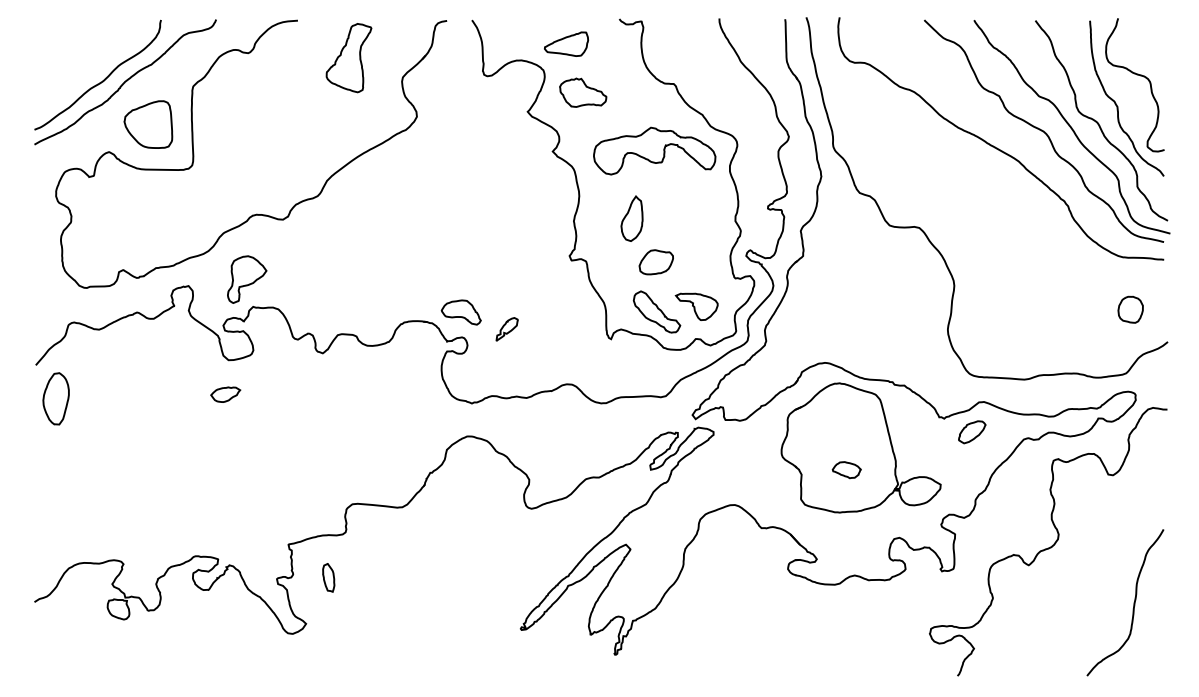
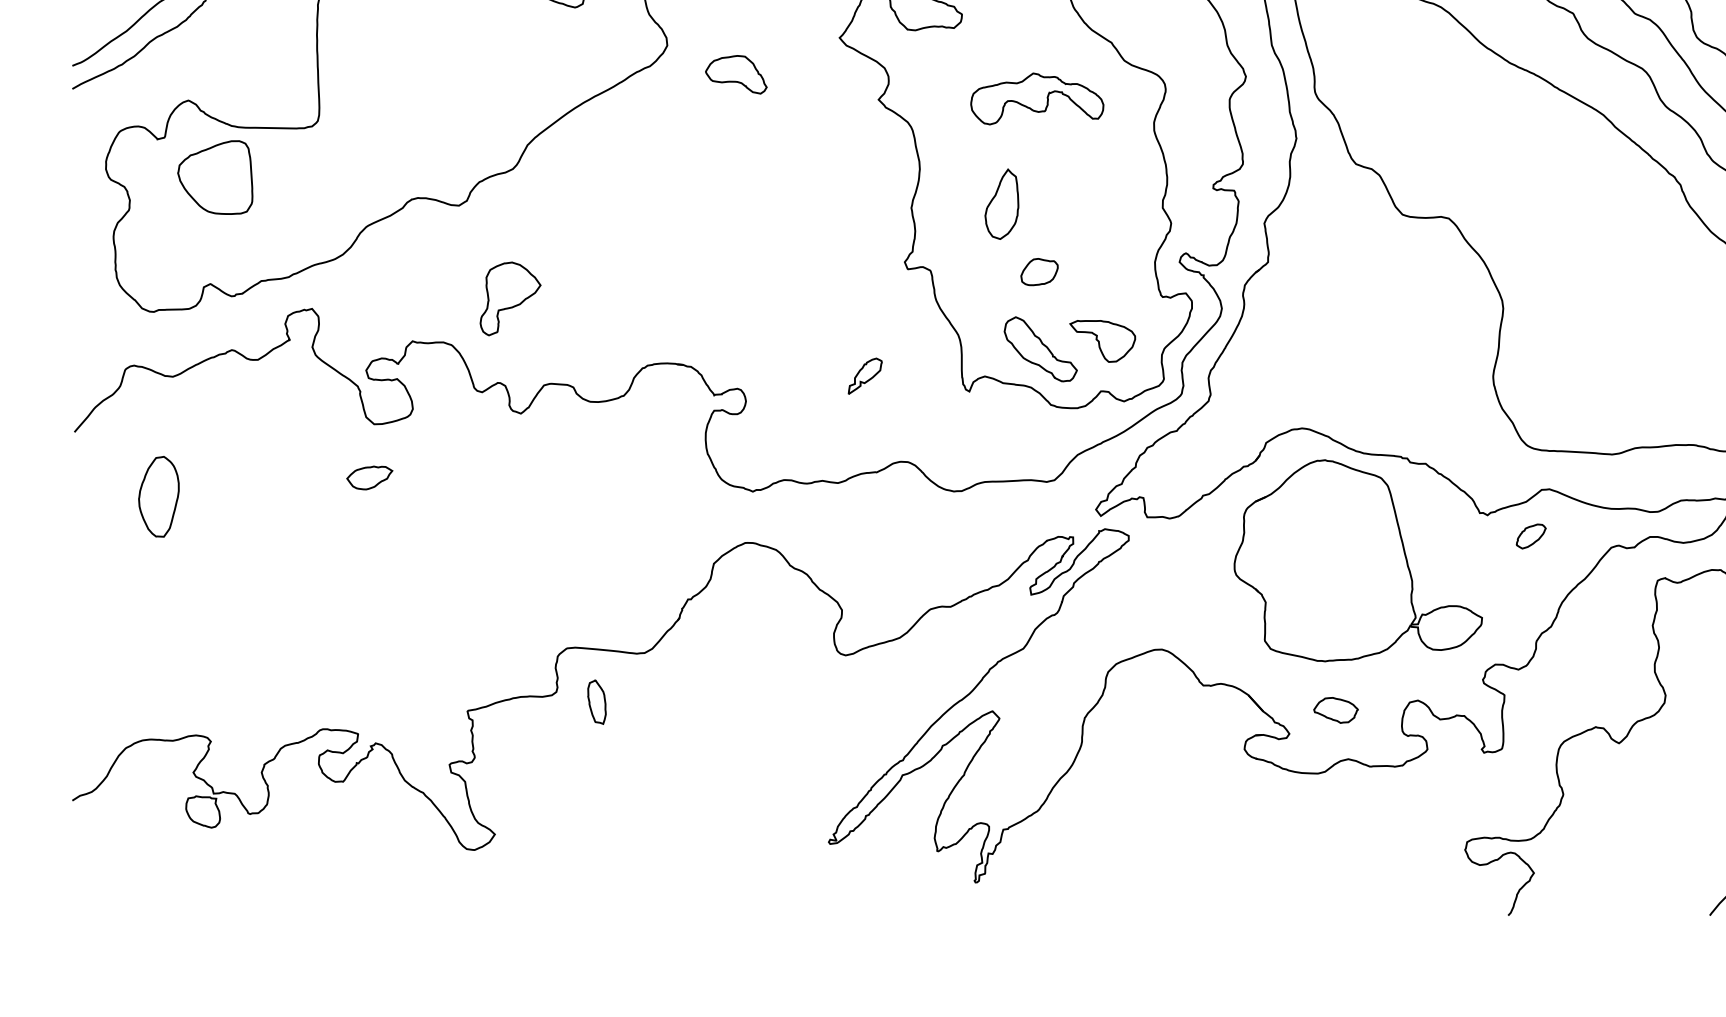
part: (148, 124) -> (215, 177), moved
part: (654, 150) -> (1036, 98), size x0.7
part: (655, 262) -> (1038, 272), size x0.7
part: (247, 279) -> (511, 298), moved
part: (460, 312) -> (735, 74), moved
part: (506, 329) -> (864, 376), moved
part: (55, 398) -> (157, 496), moved
part: (972, 432) -> (1531, 536), size x0.7
part: (846, 470) -> (1335, 710), moved
part: (328, 577) -> (596, 701), moved

